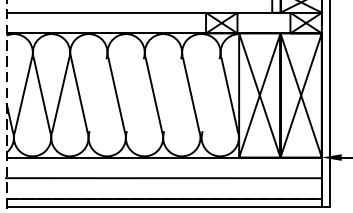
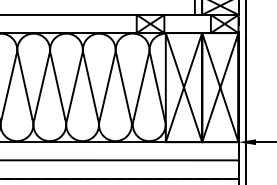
line: (97, 95) -> (41, 87), added
line: (135, 95) -> (74, 87), added
line: (172, 95) -> (107, 87), added
line: (210, 95) -> (140, 87), added

